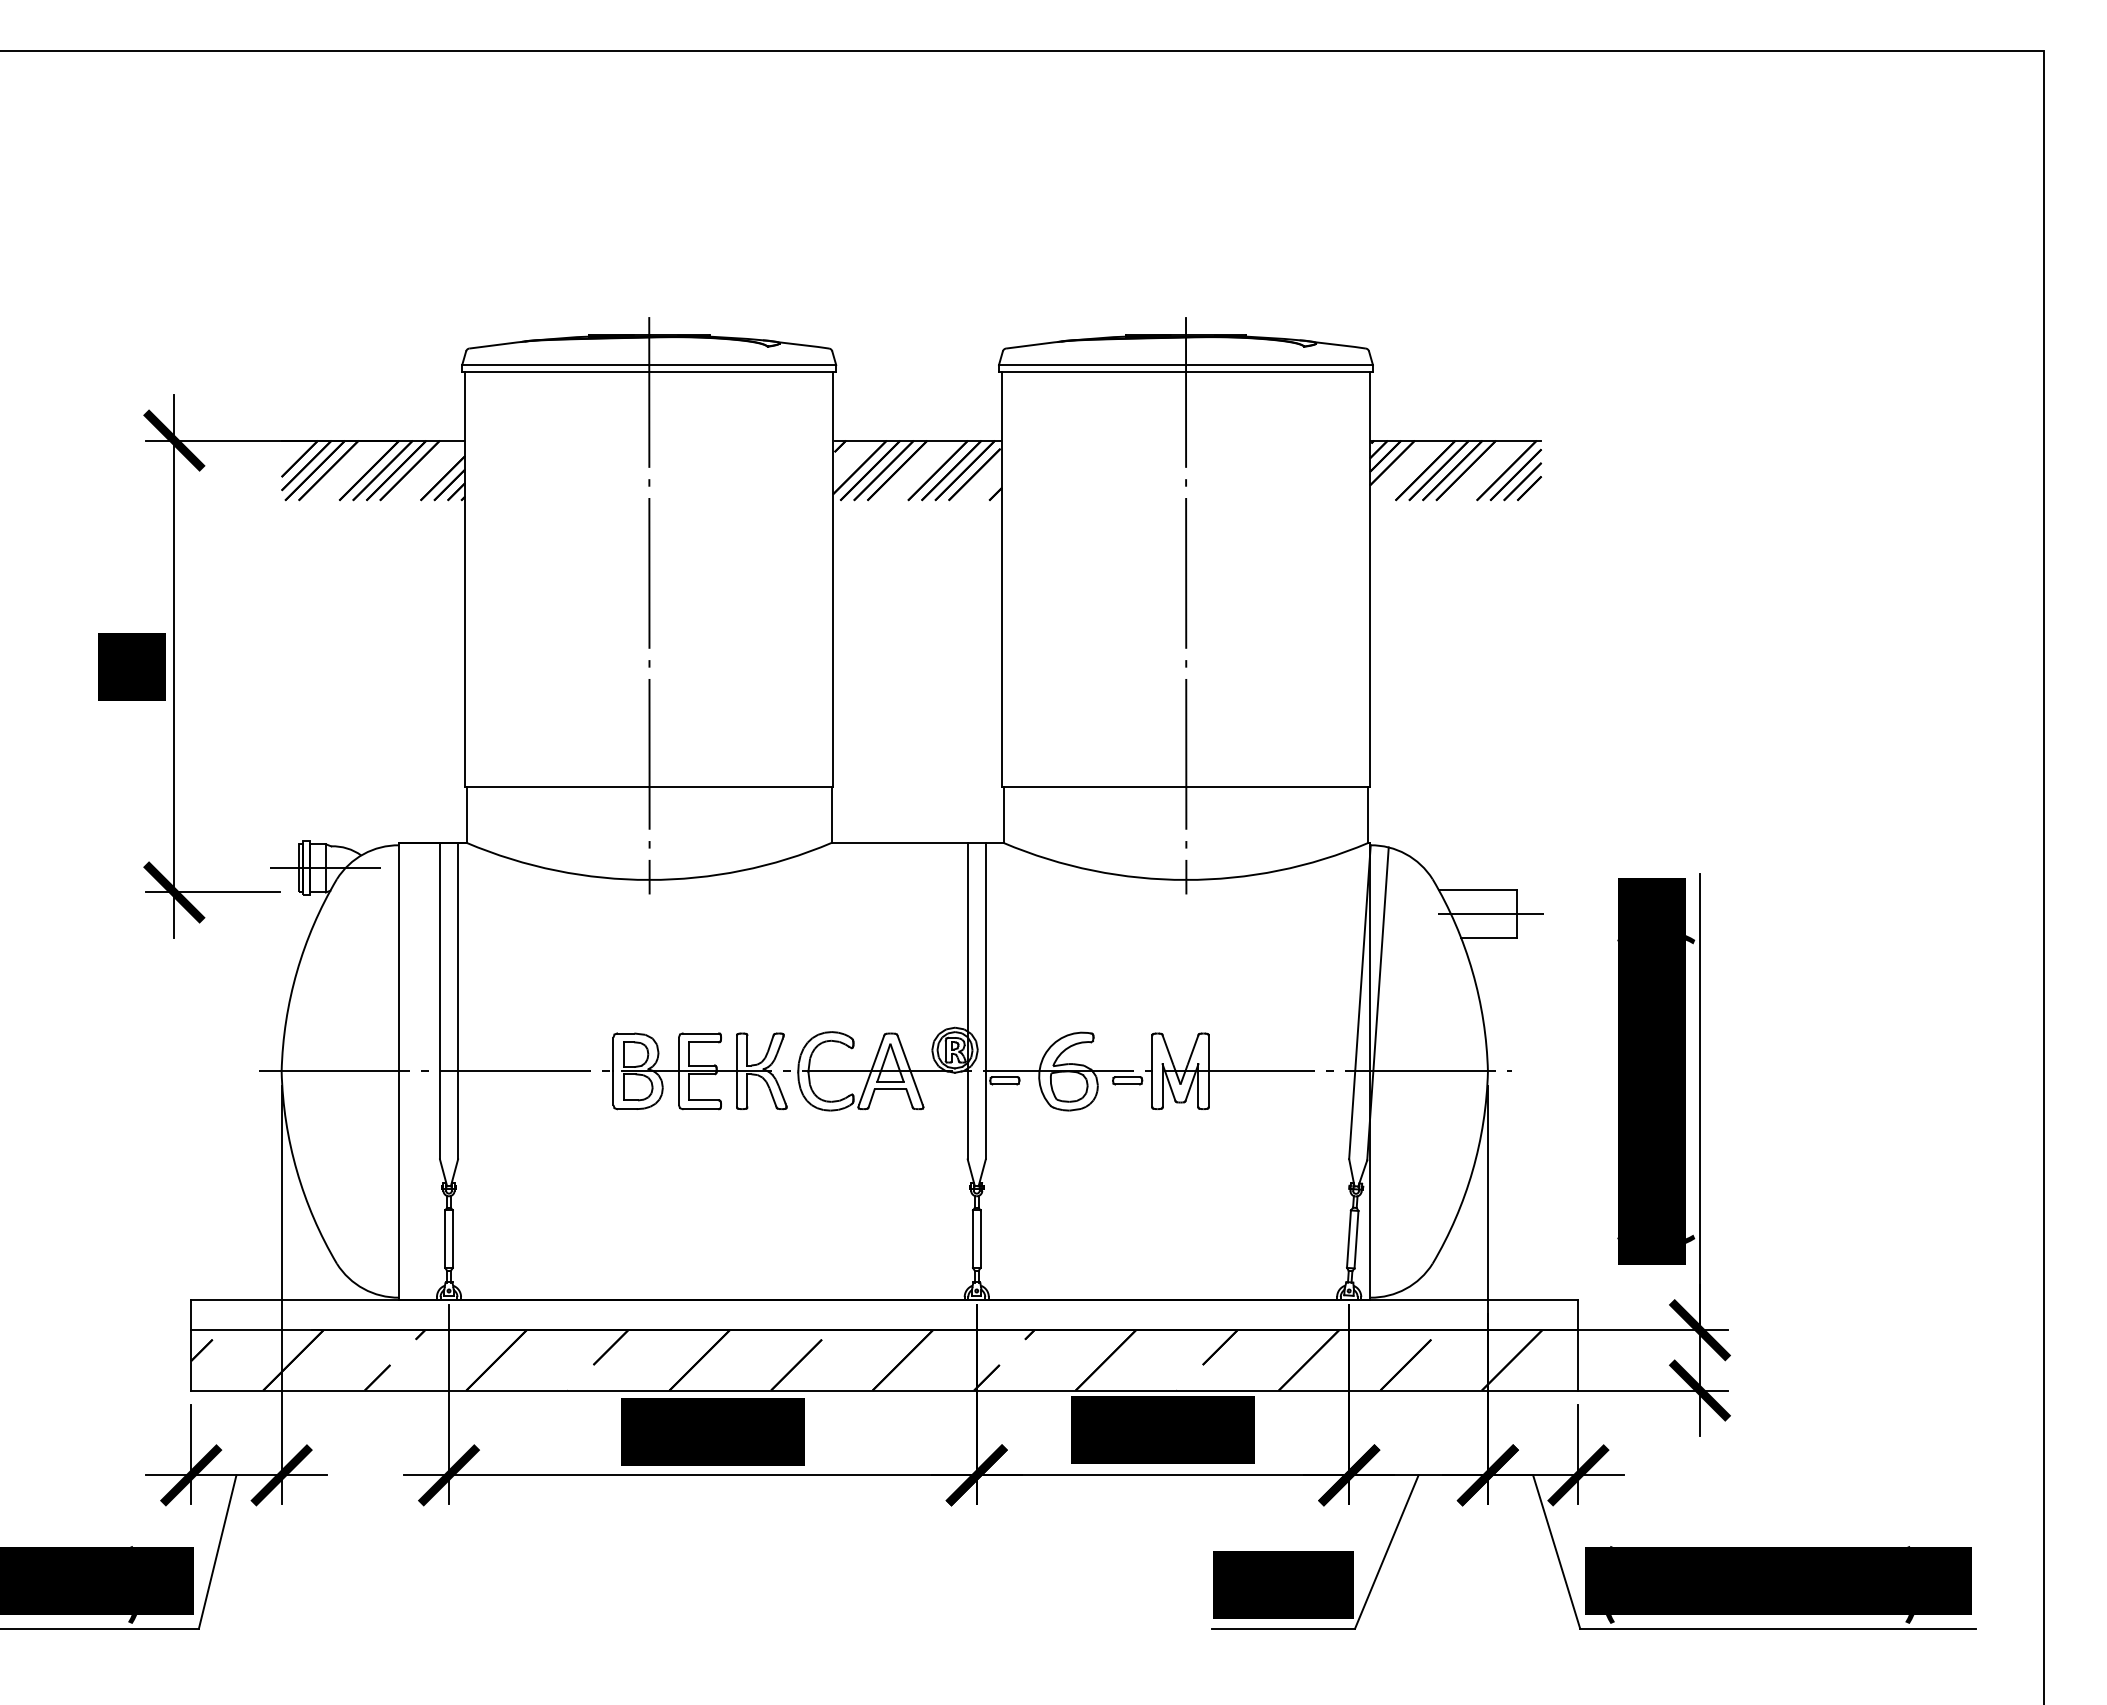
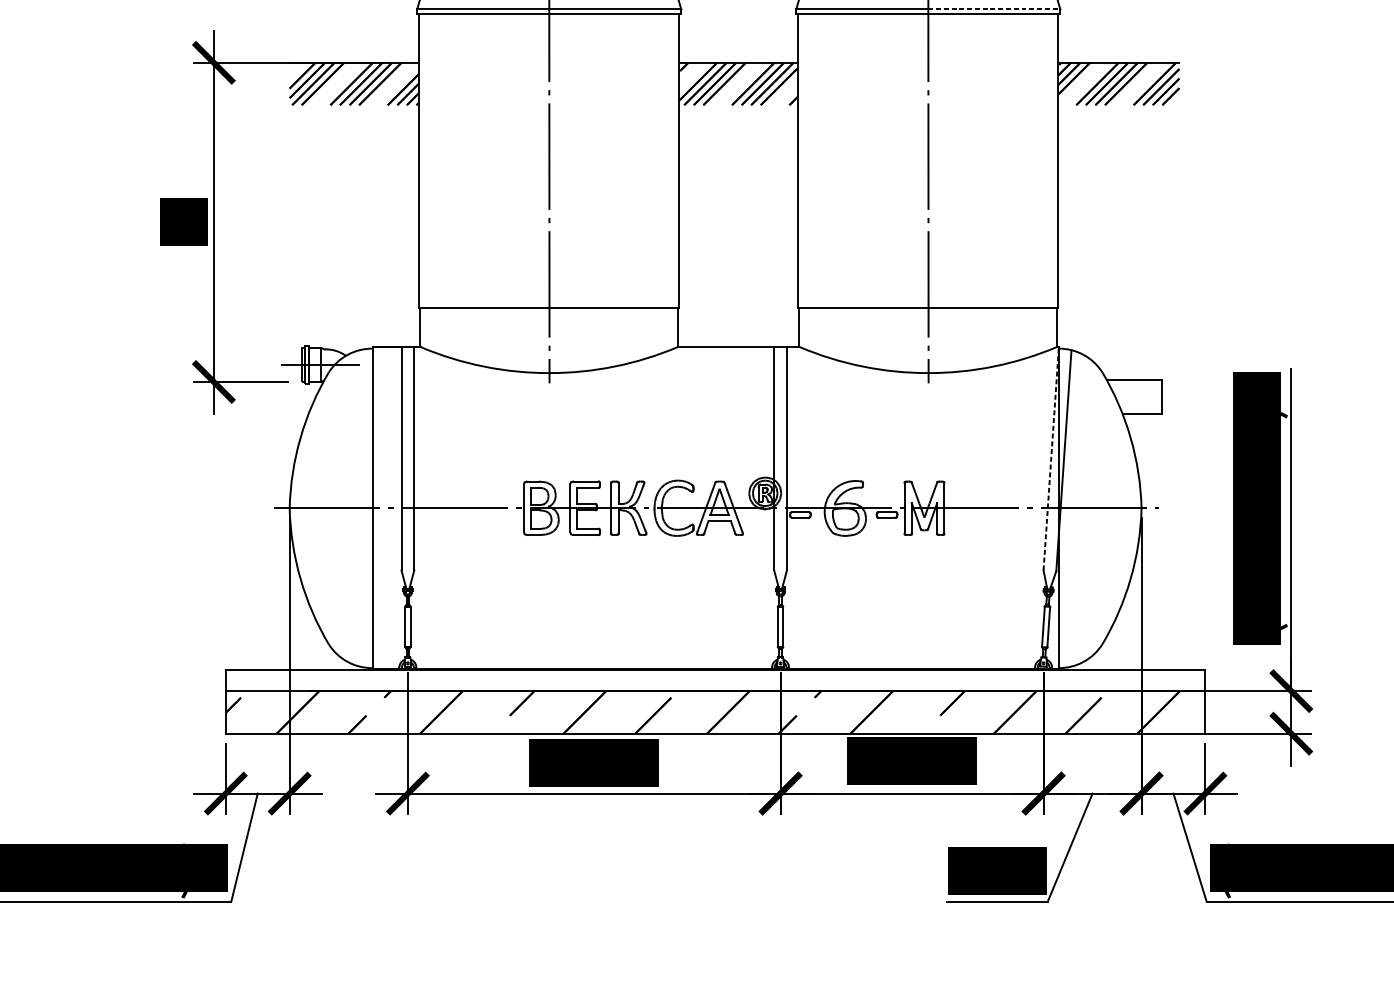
line: (1279, 364) -> (994, 9), solid -> dashed
line: (1490, 914) -> (1143, 397), removed
line: (1359, 1001) -> (1050, 458), solid -> dashed

